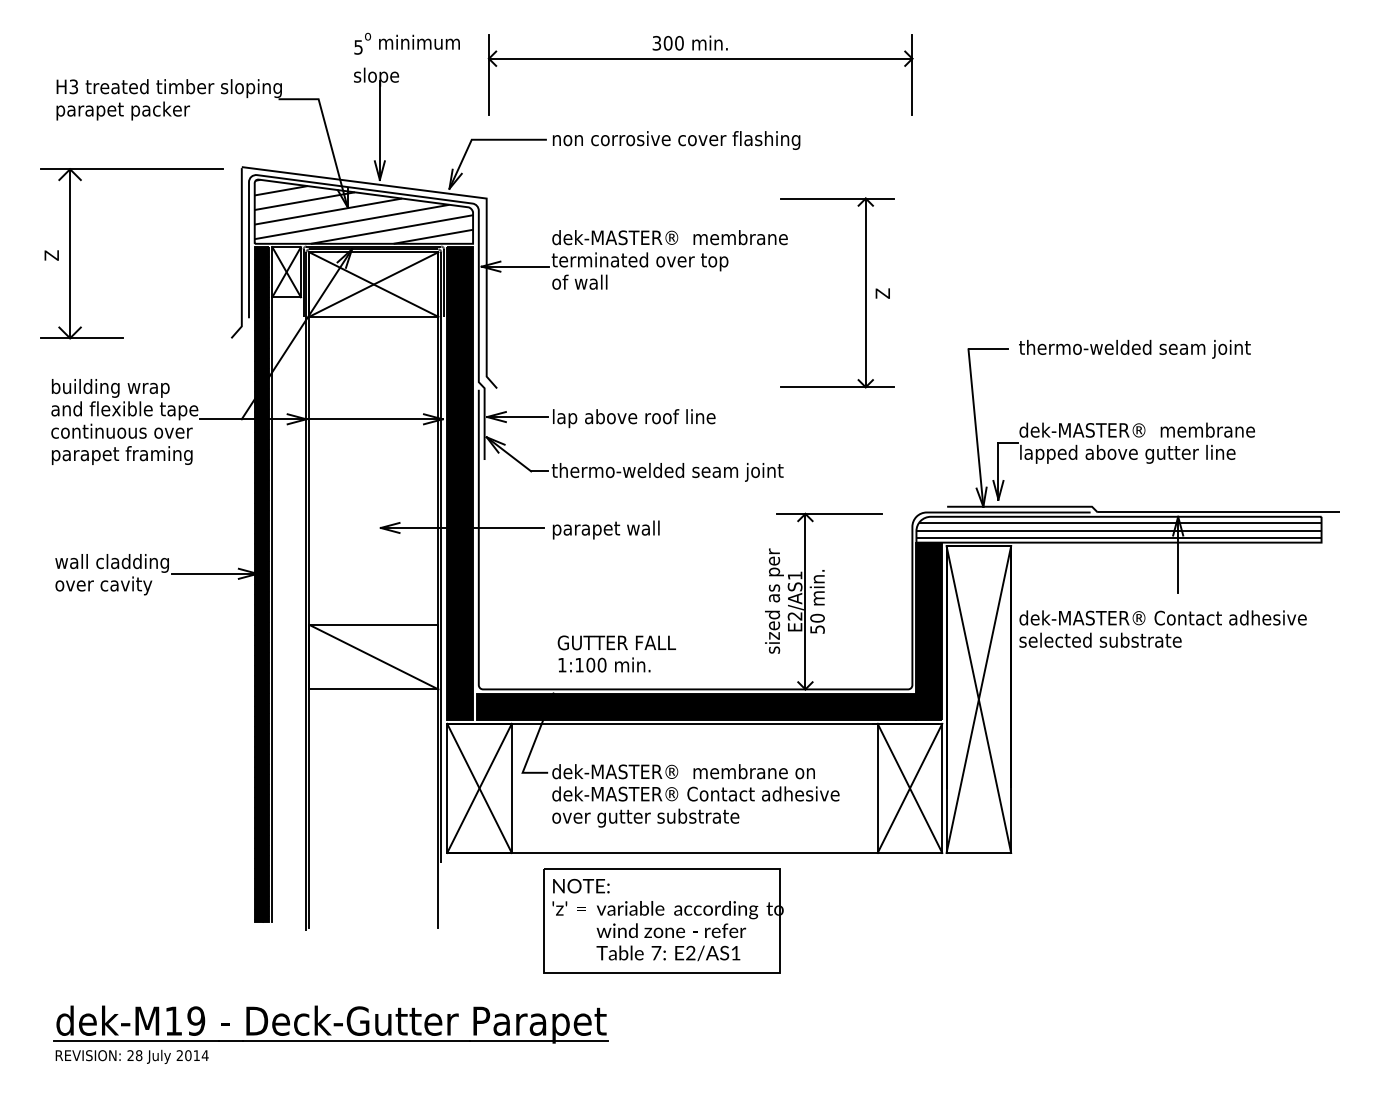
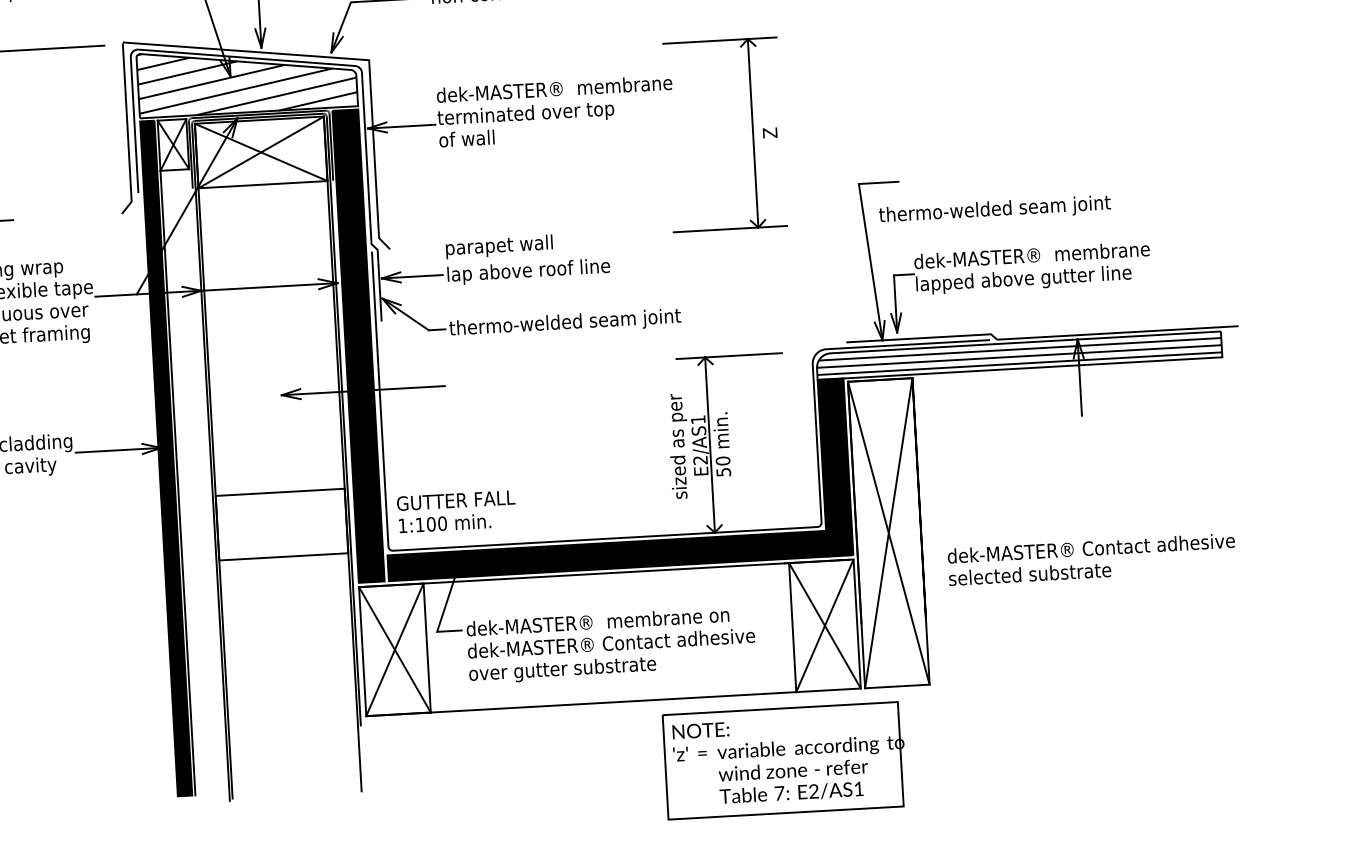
text: (1134, 348) -> (994, 209), moved
text: (605, 529) -> (498, 246), moved
text: (1162, 628) -> (1091, 558), moved
text: (616, 653) -> (456, 511), moved
line: (373, 656) -> (281, 524), removed
part: (663, 920) -> (784, 760), moved

